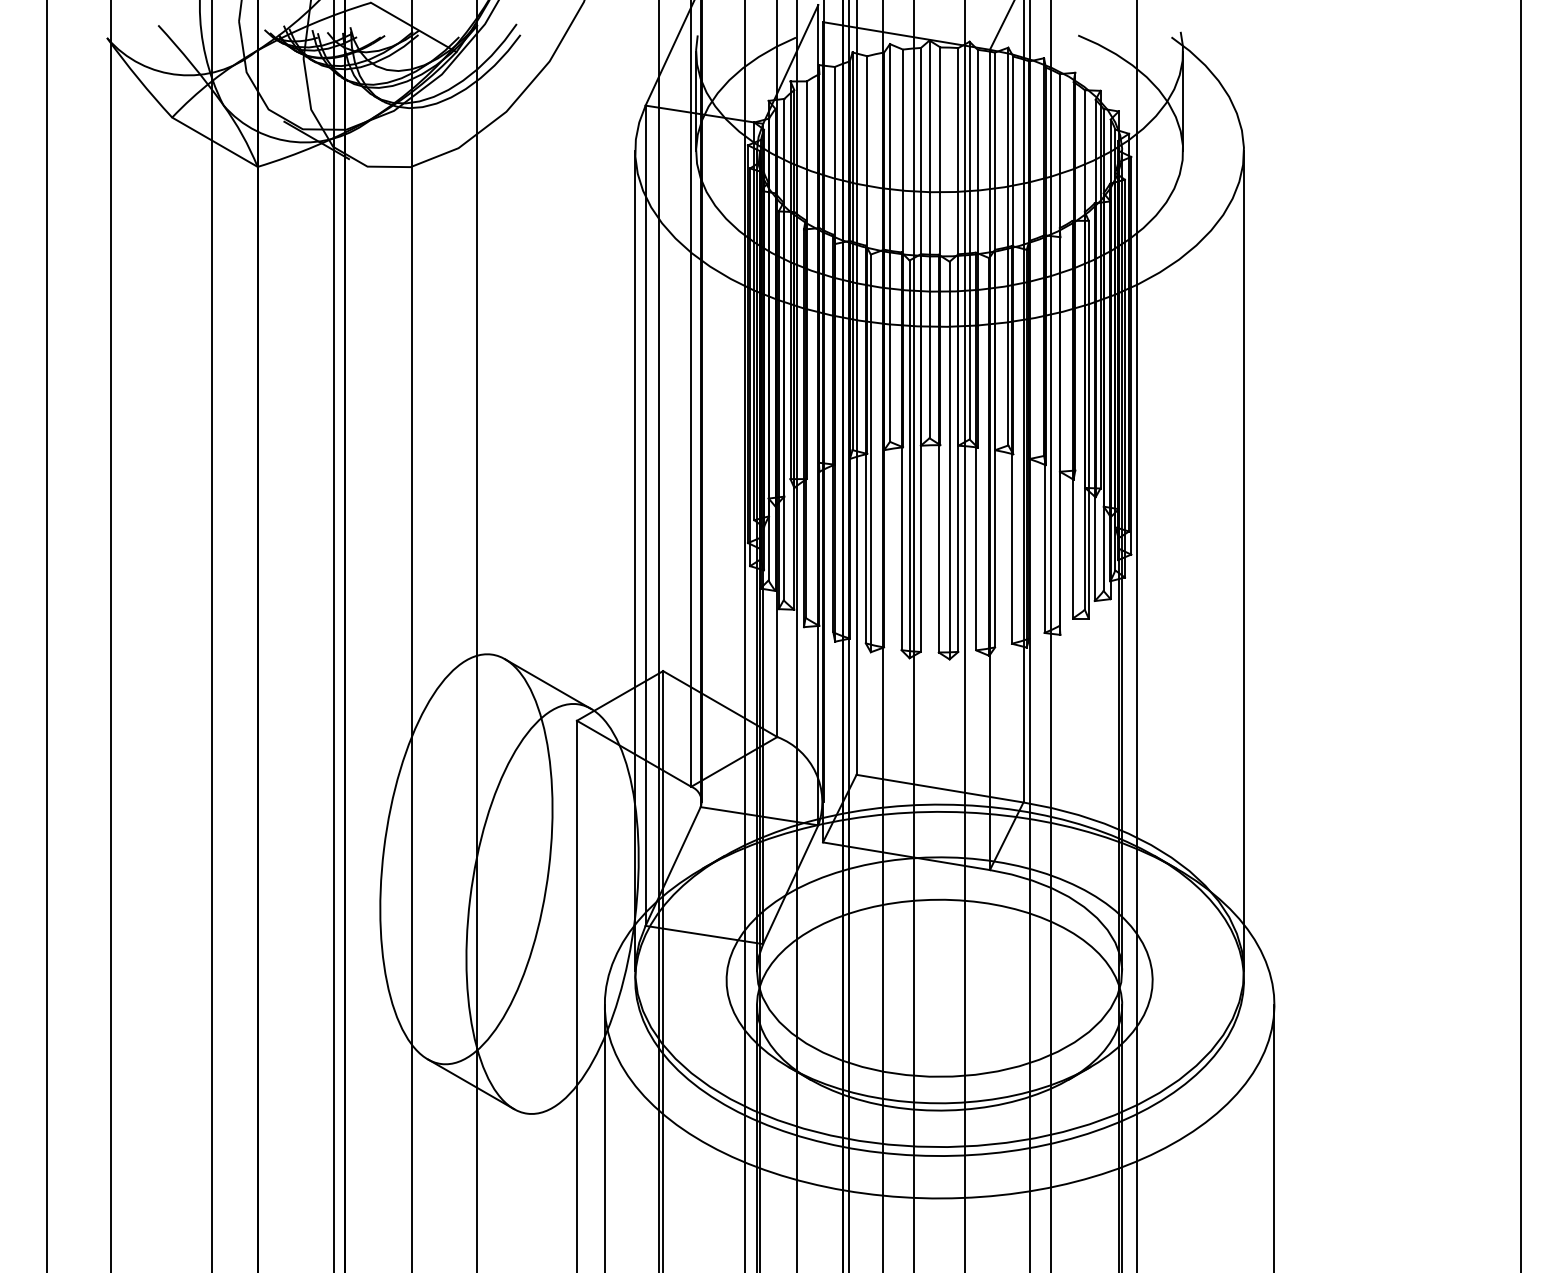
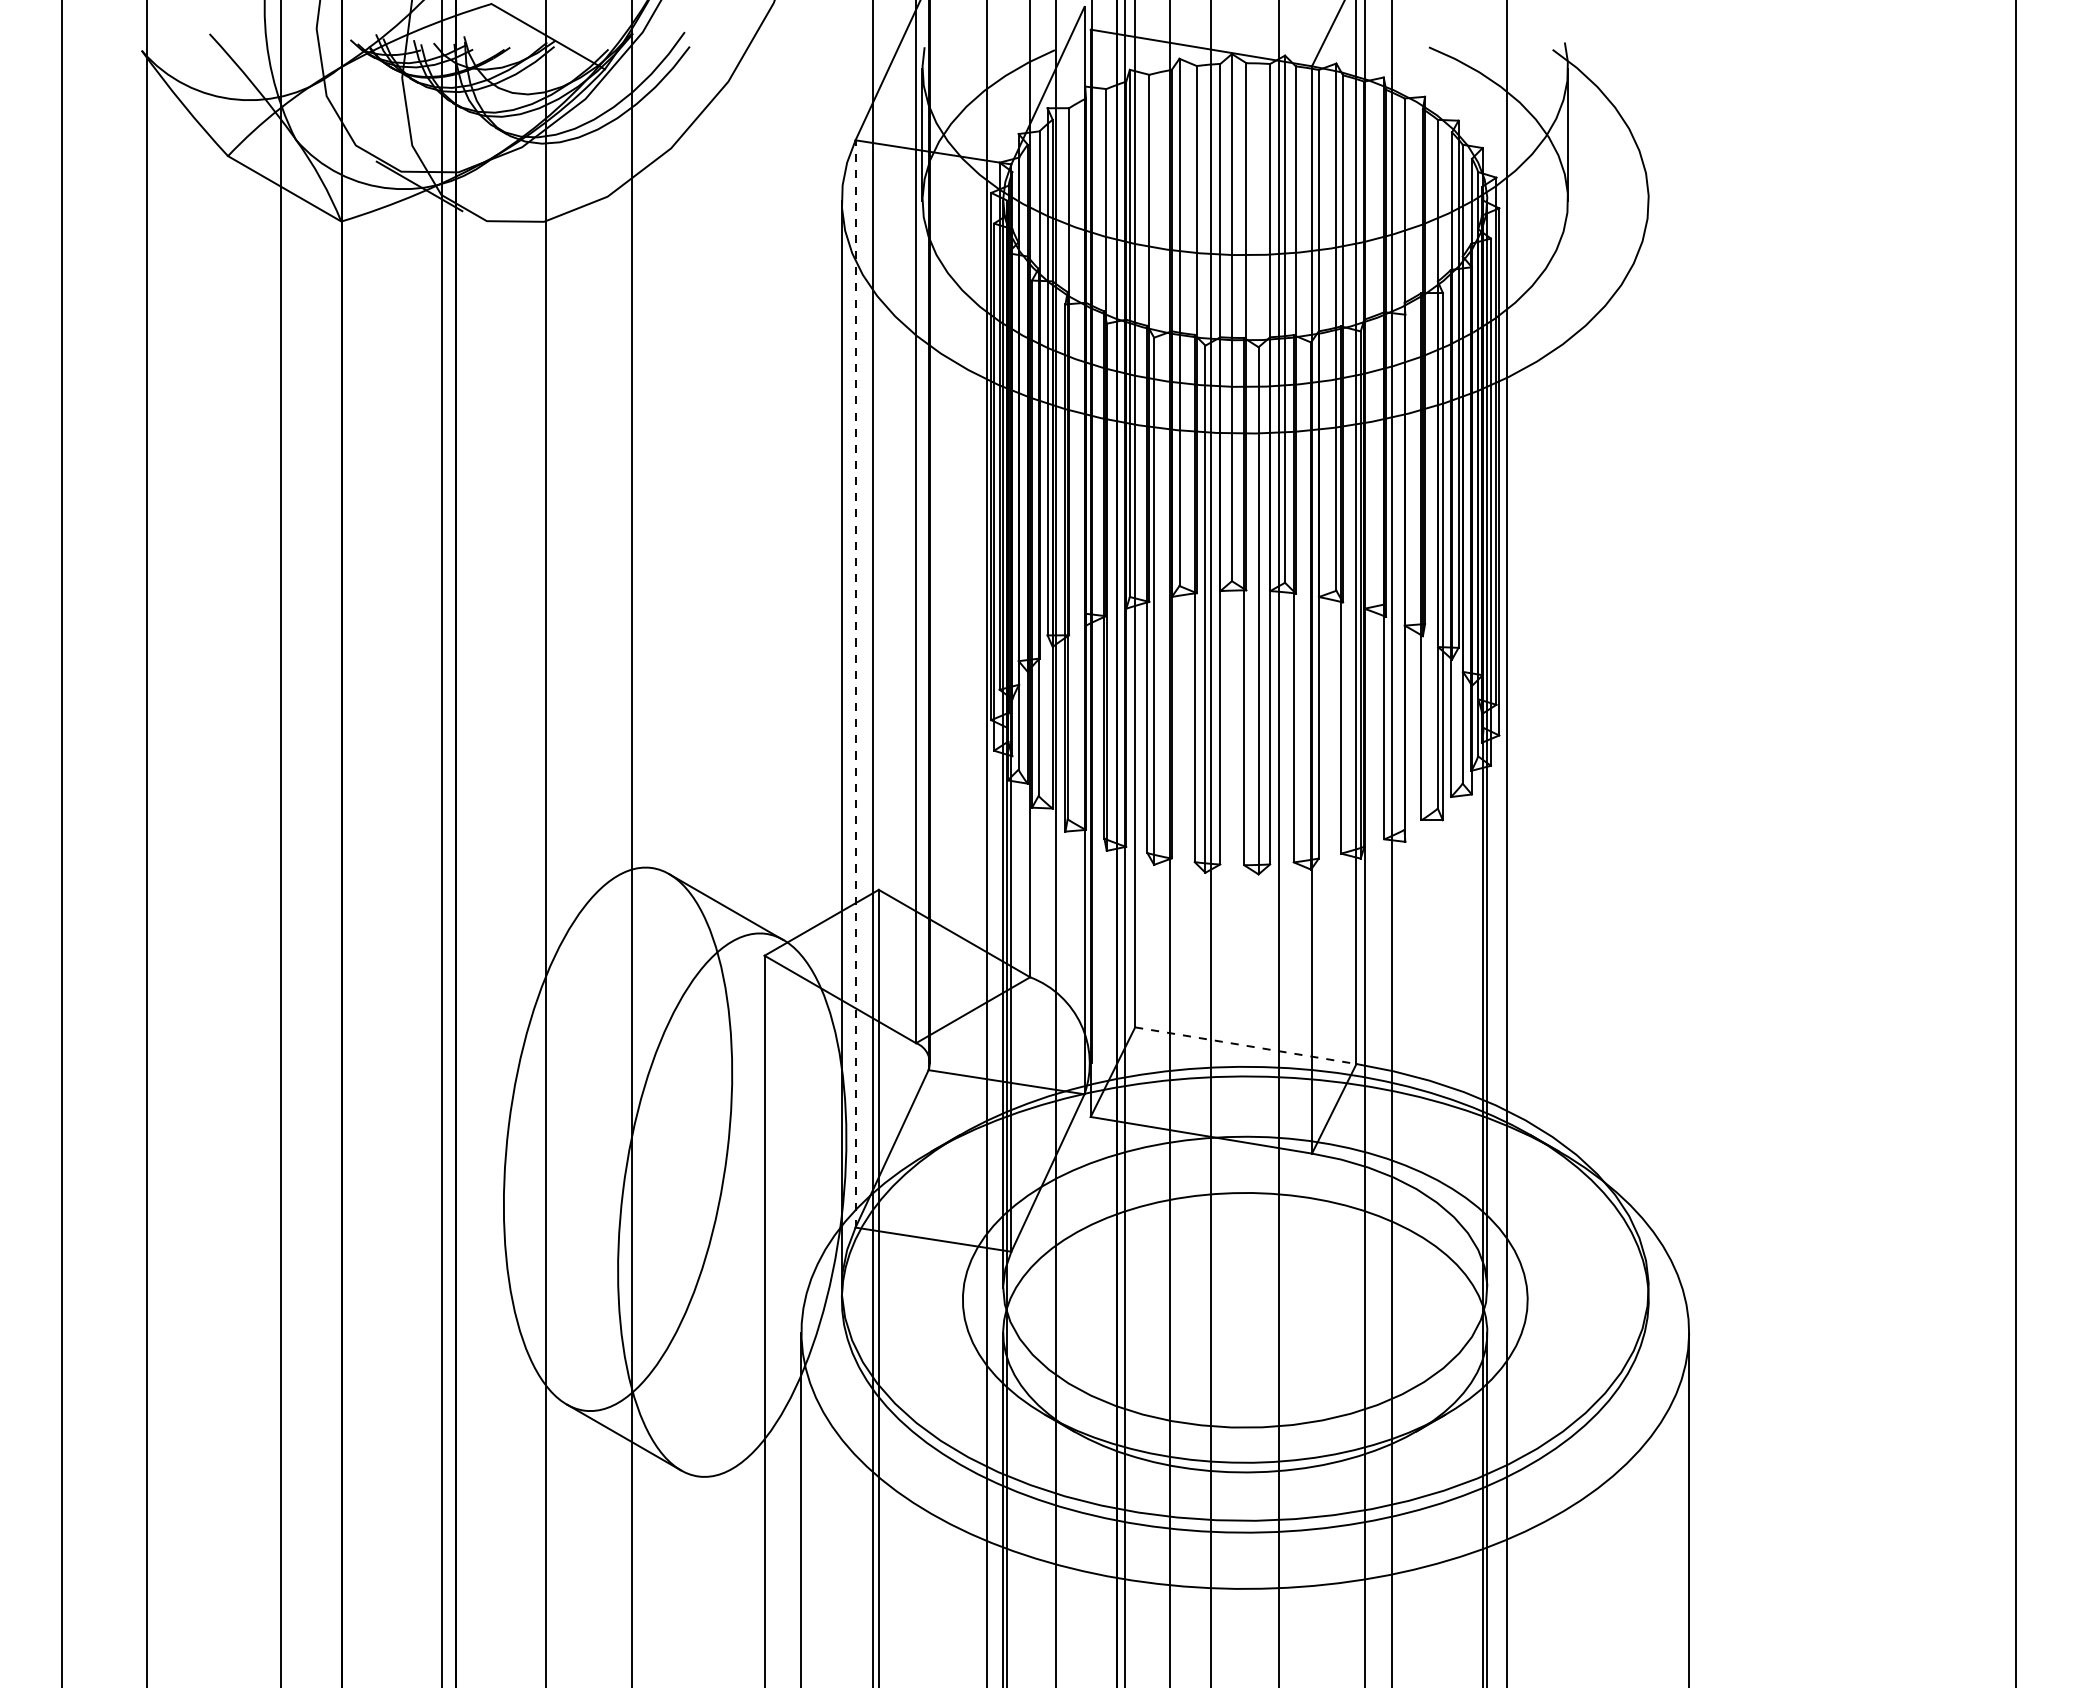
line: (645, 515) -> (855, 683), solid -> dashed
line: (1243, 560) -> (1648, 743), removed
line: (940, 788) -> (1246, 1045), solid -> dashed

